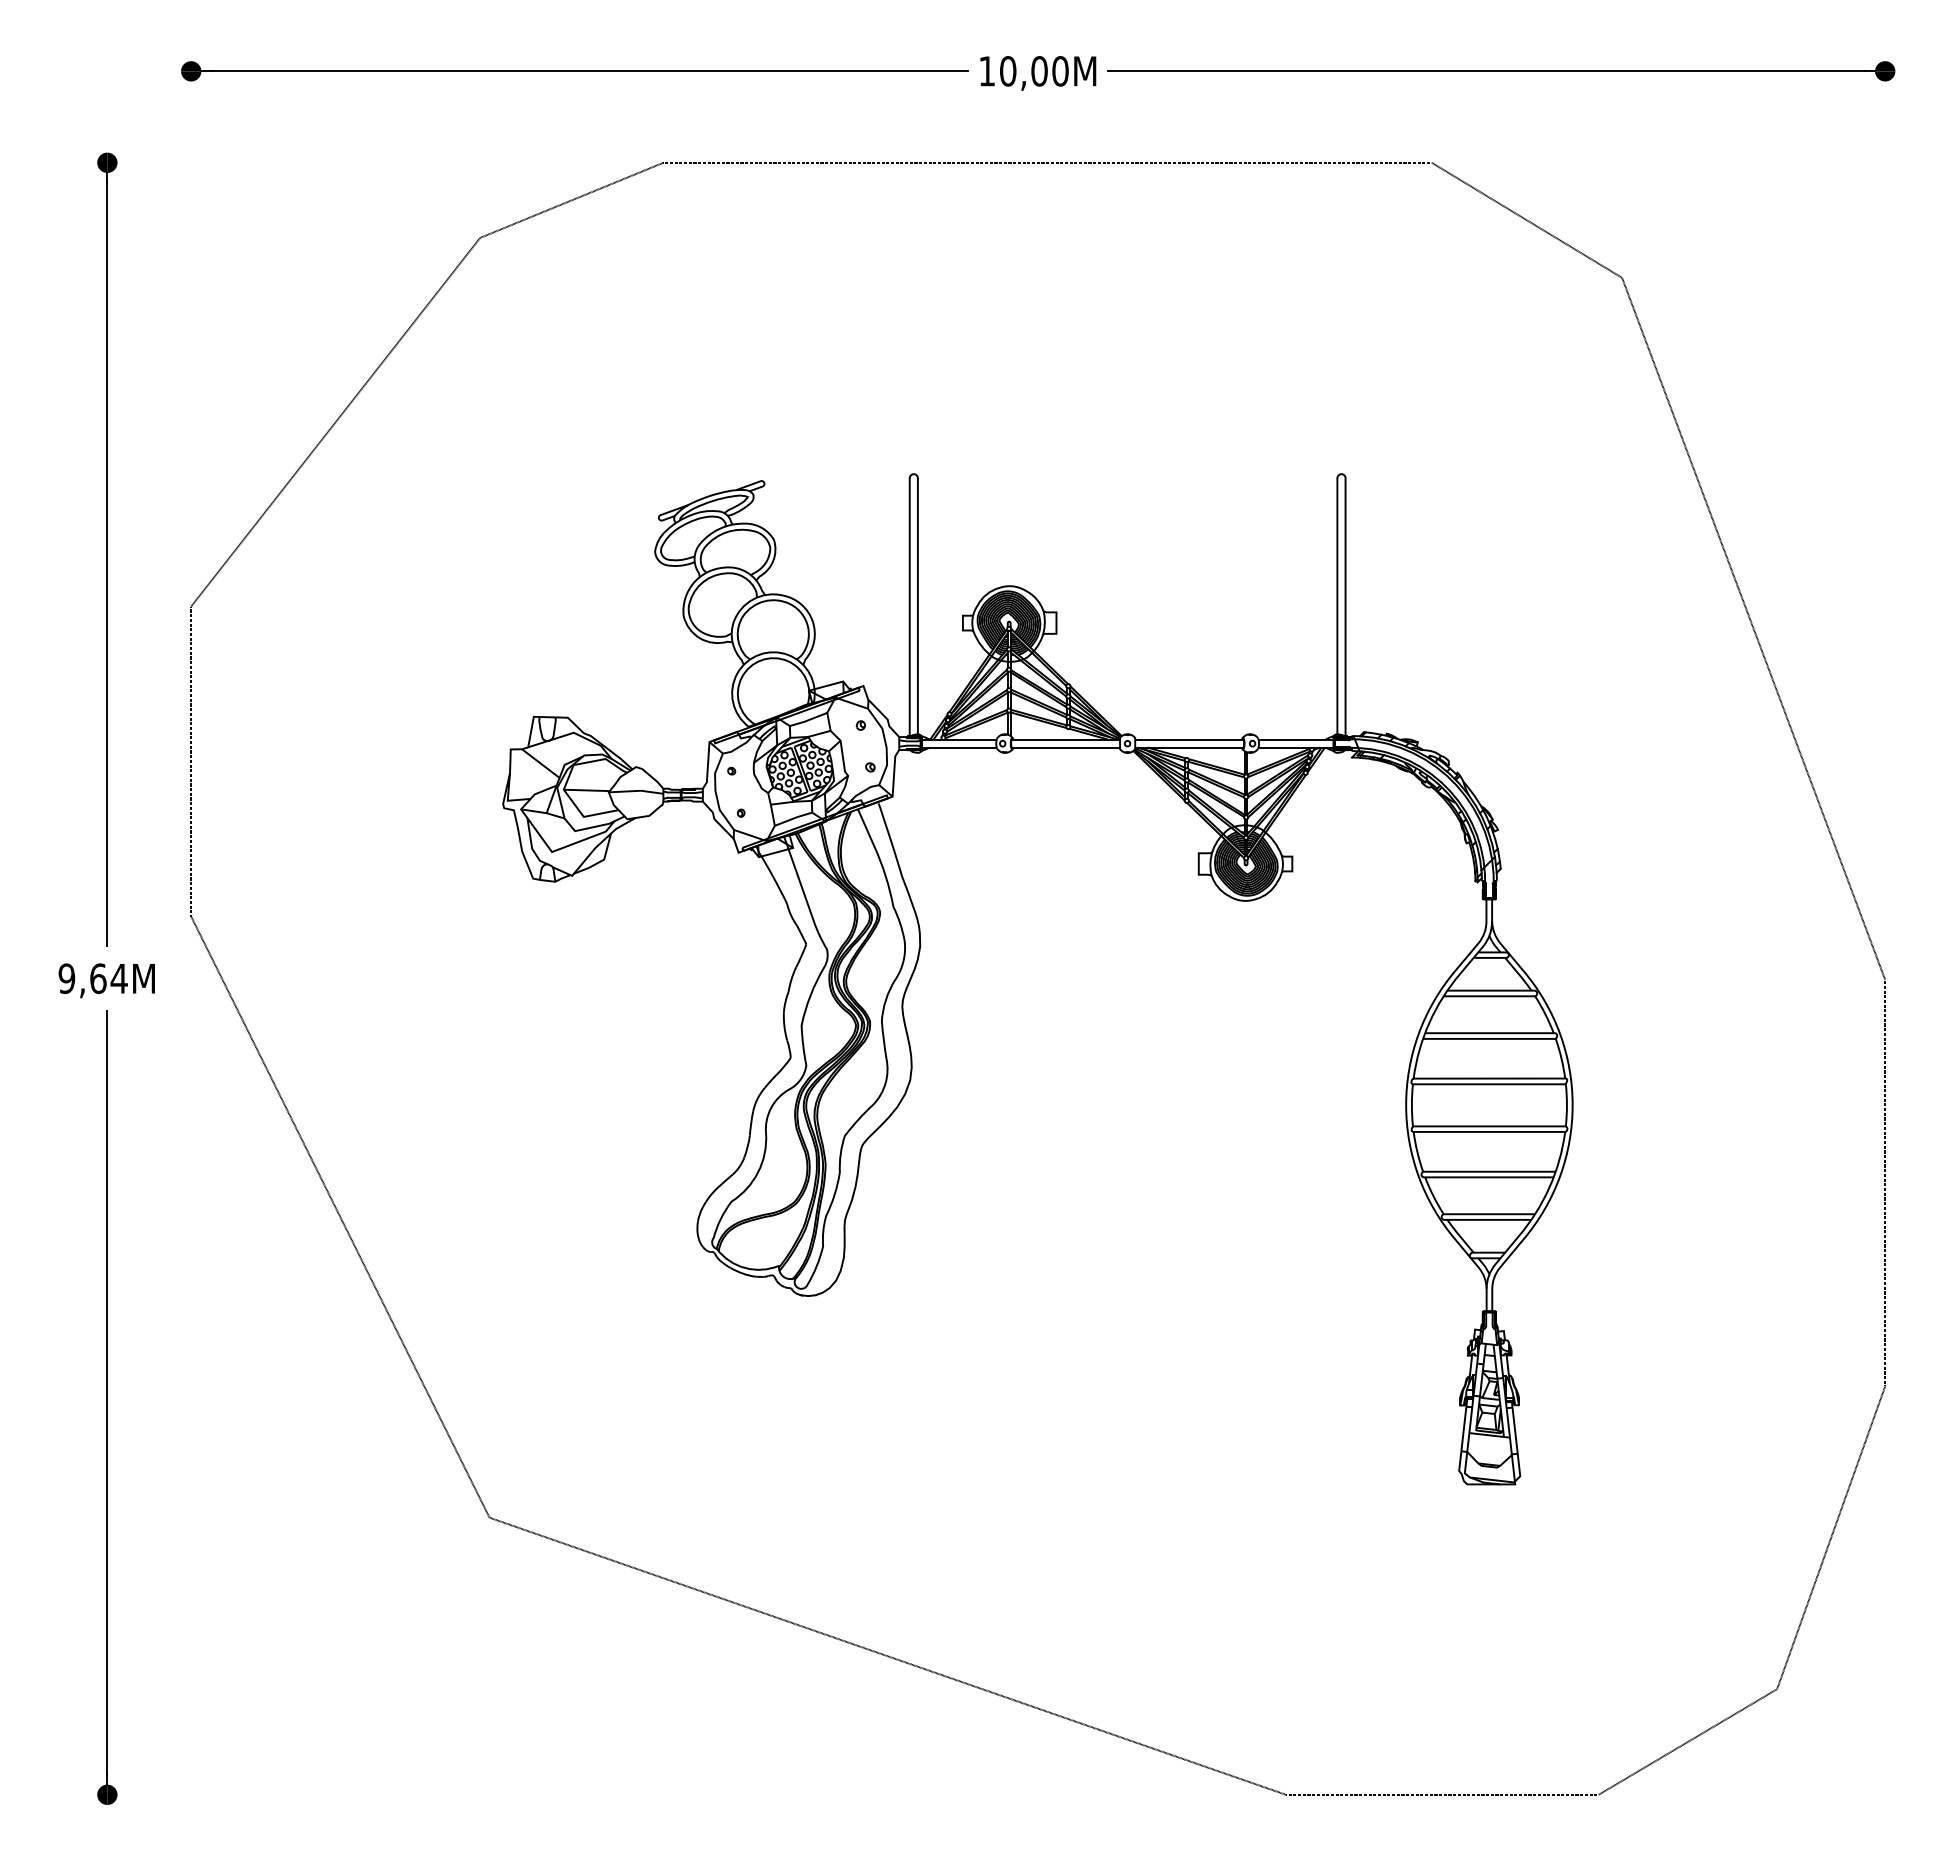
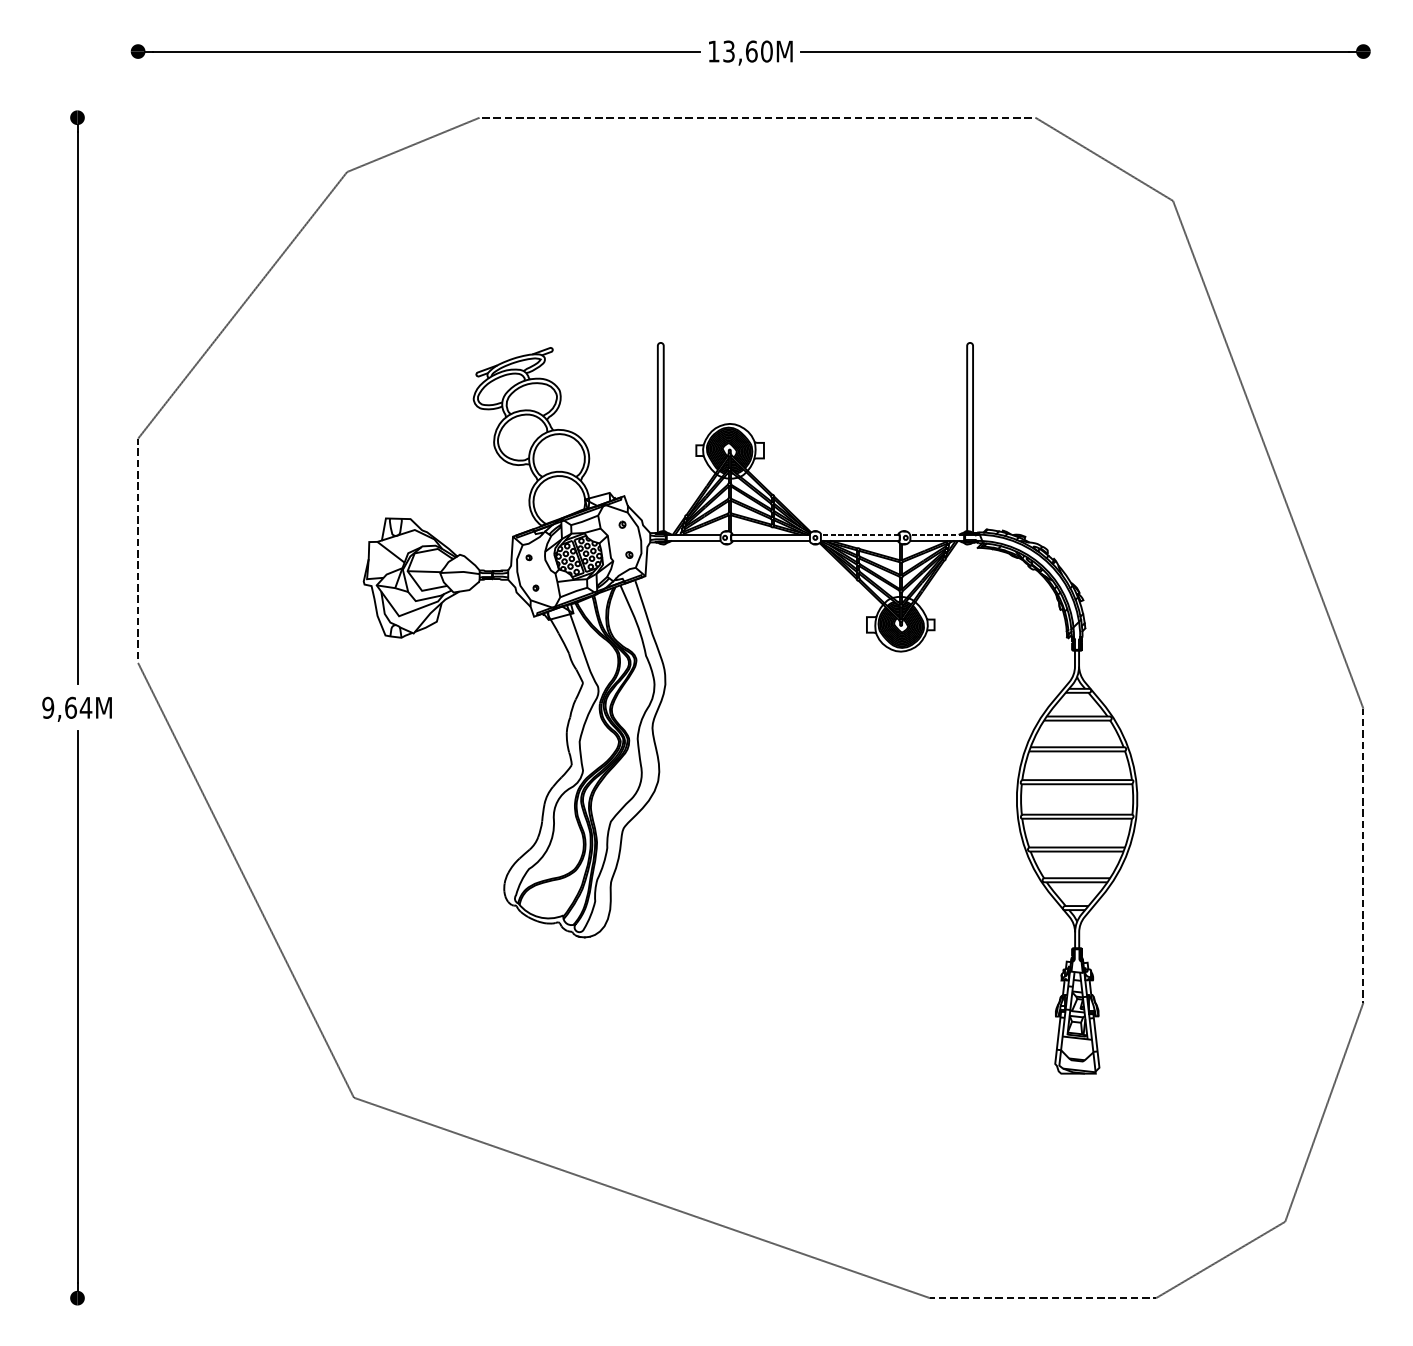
text: (1023, 71) -> (740, 51), 10,00M -> 13,60M
line: (1188, 739) -> (859, 534), solid -> dashed
line: (1295, 739) -> (936, 534), solid -> dashed

